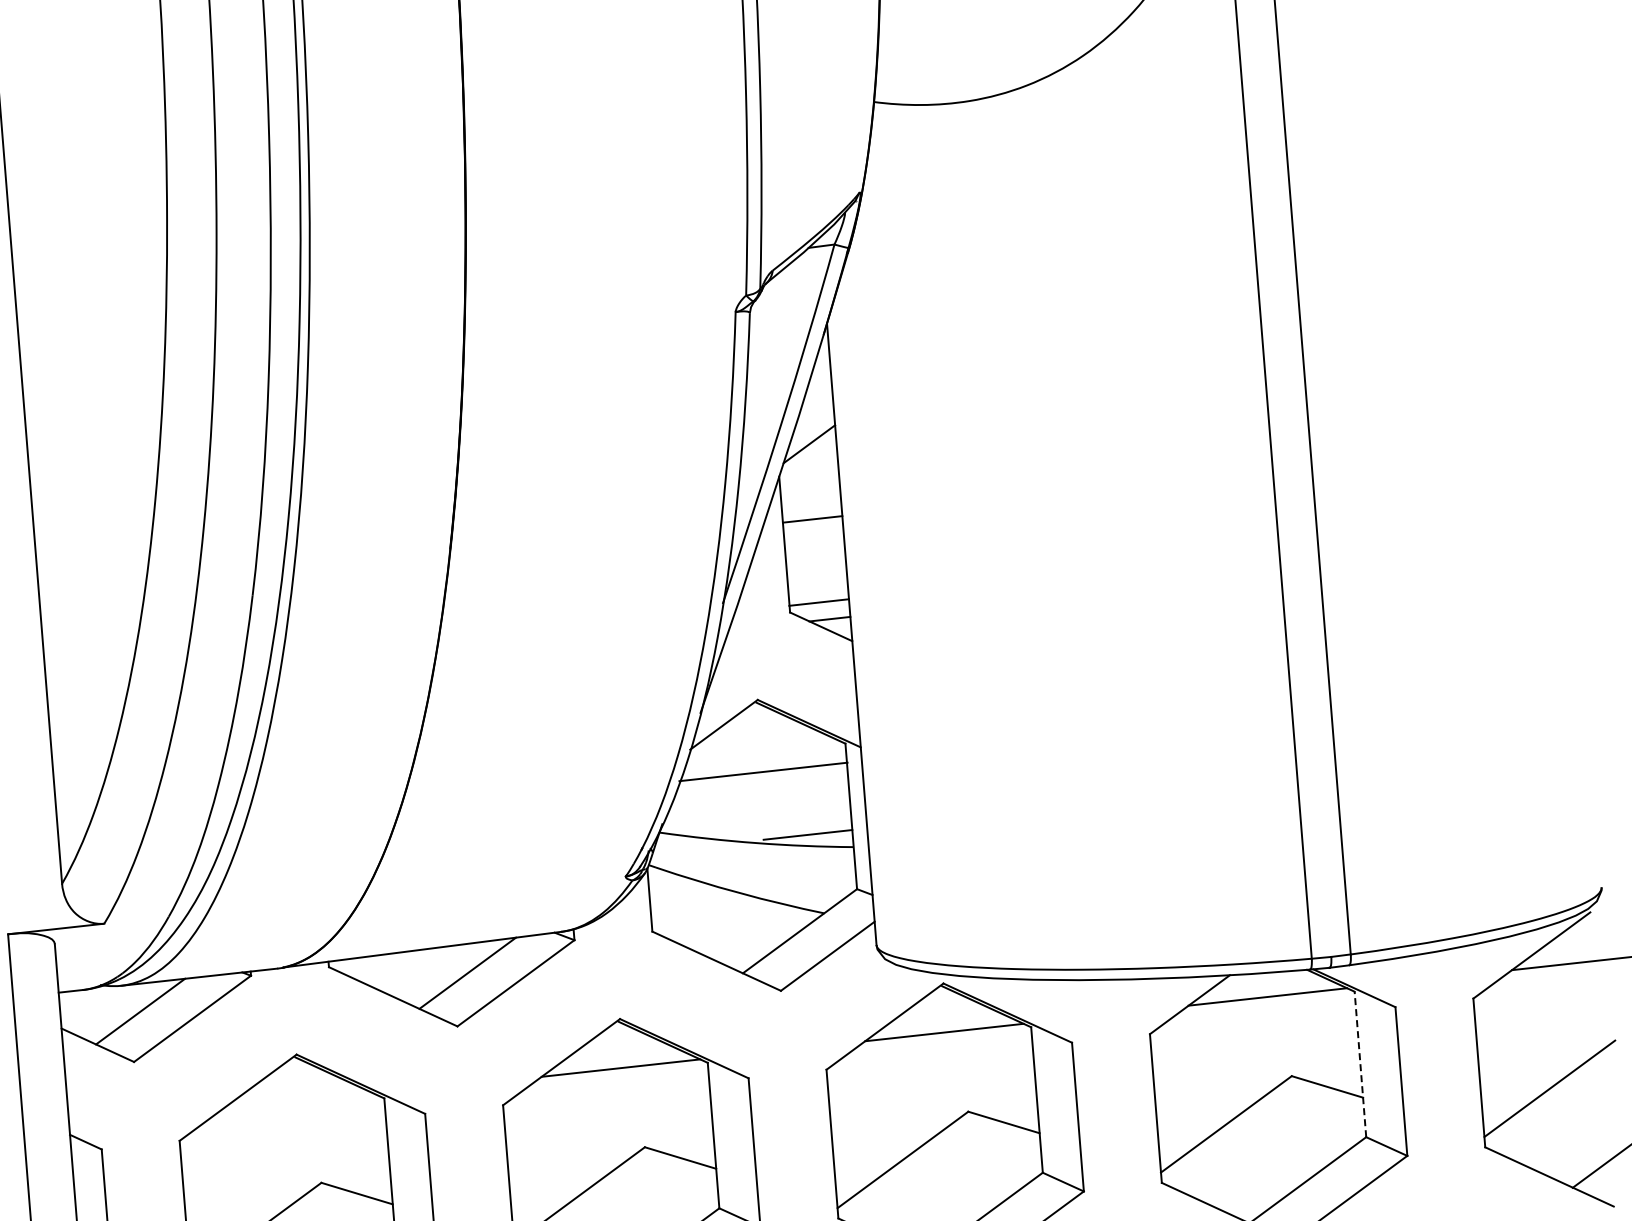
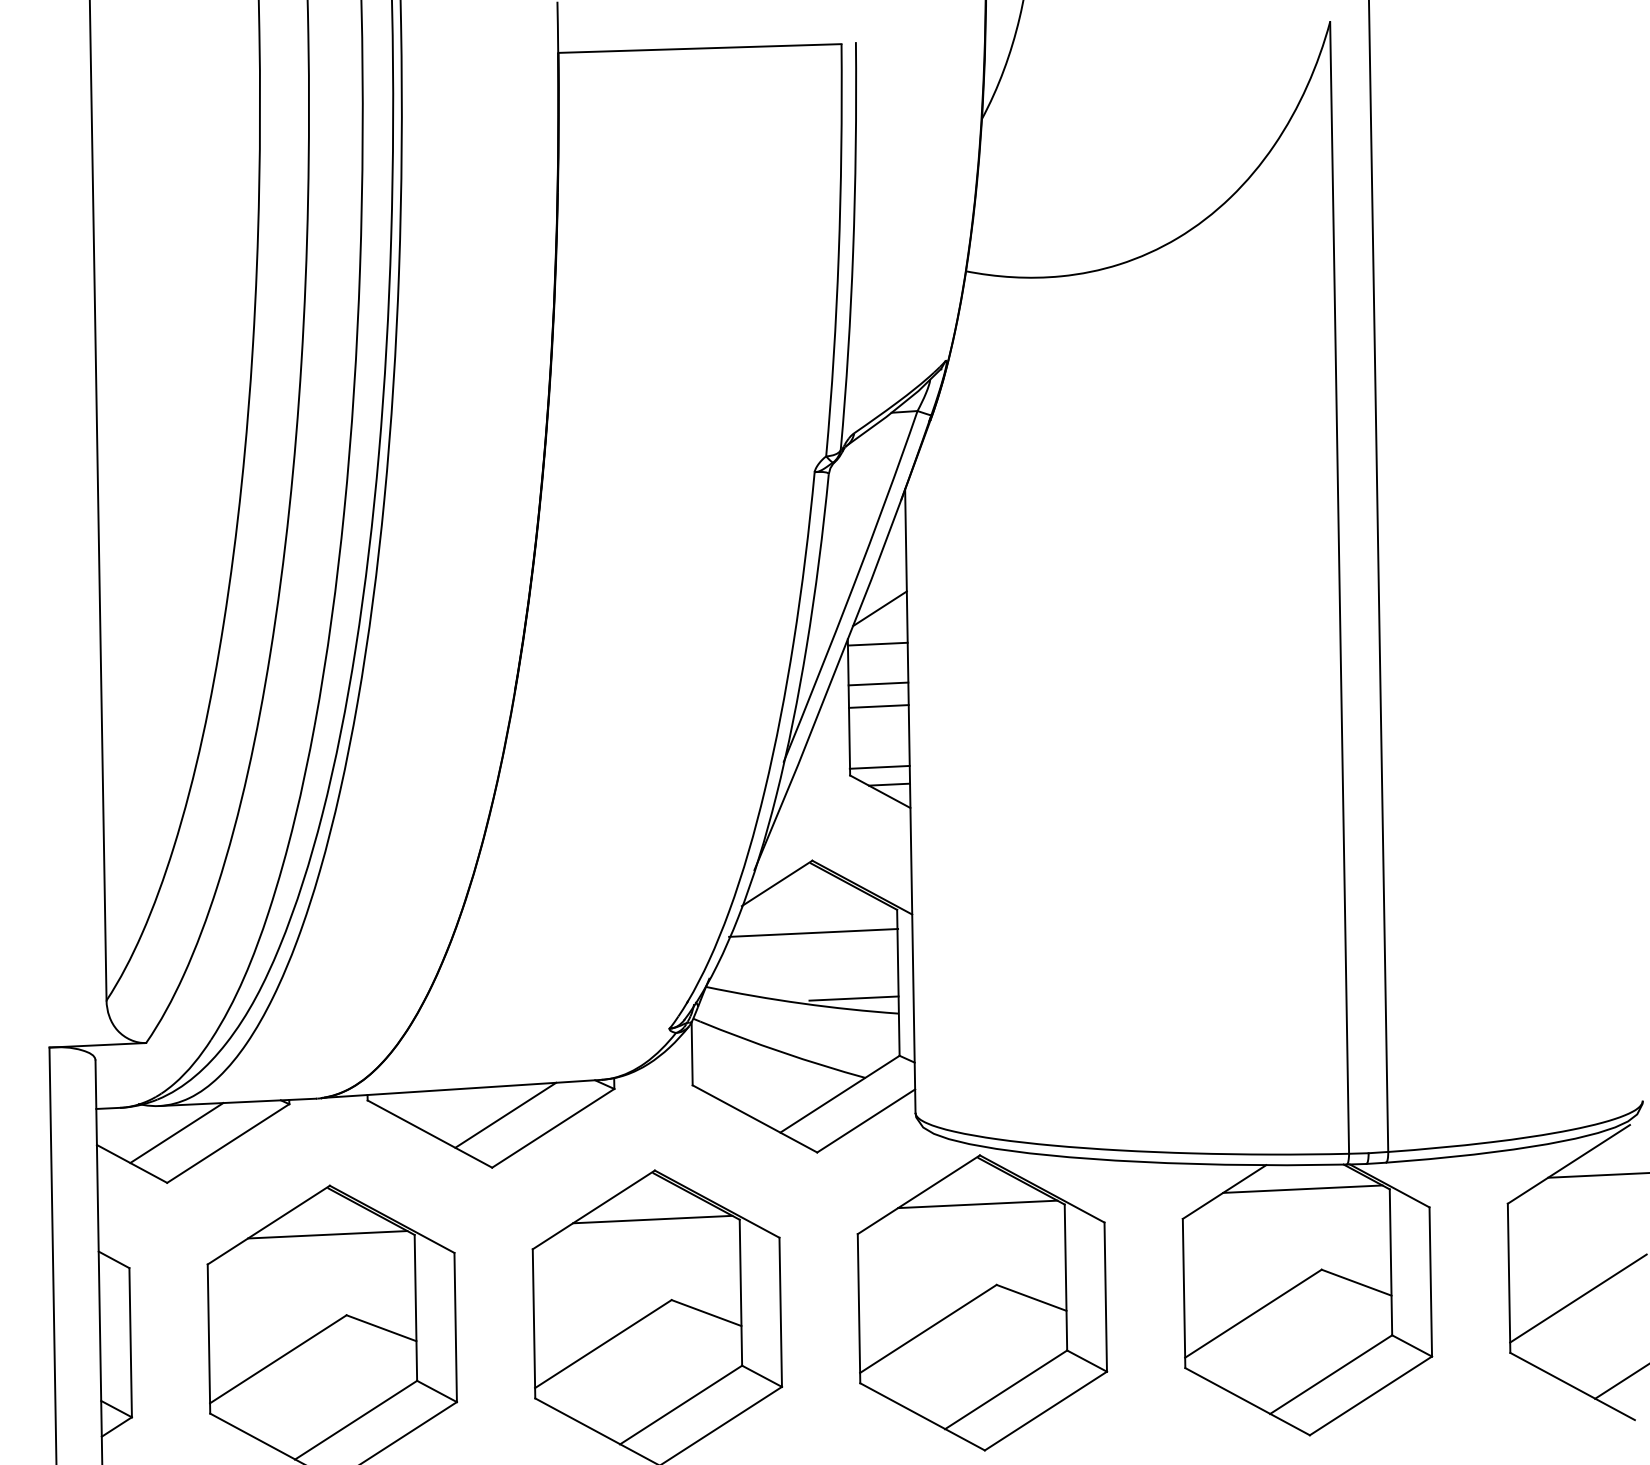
line: (809, 479) -> (877, 643), added
line: (814, 541) -> (878, 706), added
line: (1359, 1064) -> (1390, 1262), dashed -> solid
line: (297, 1103) -> (327, 1234), added

